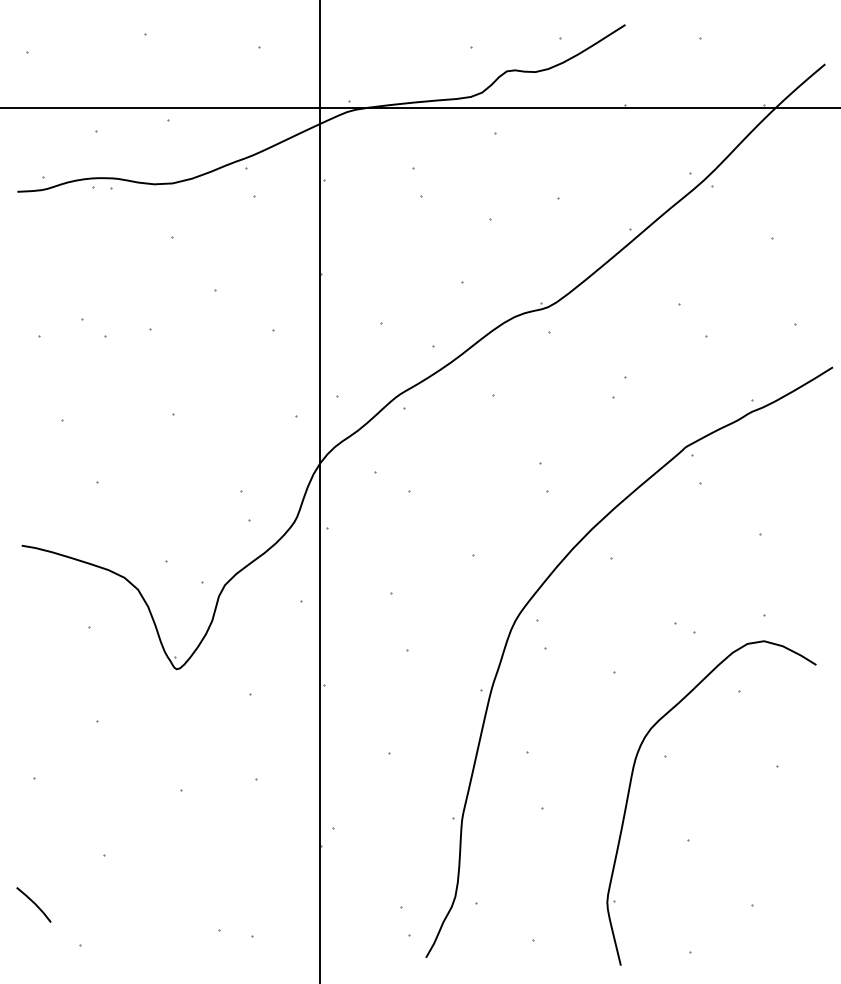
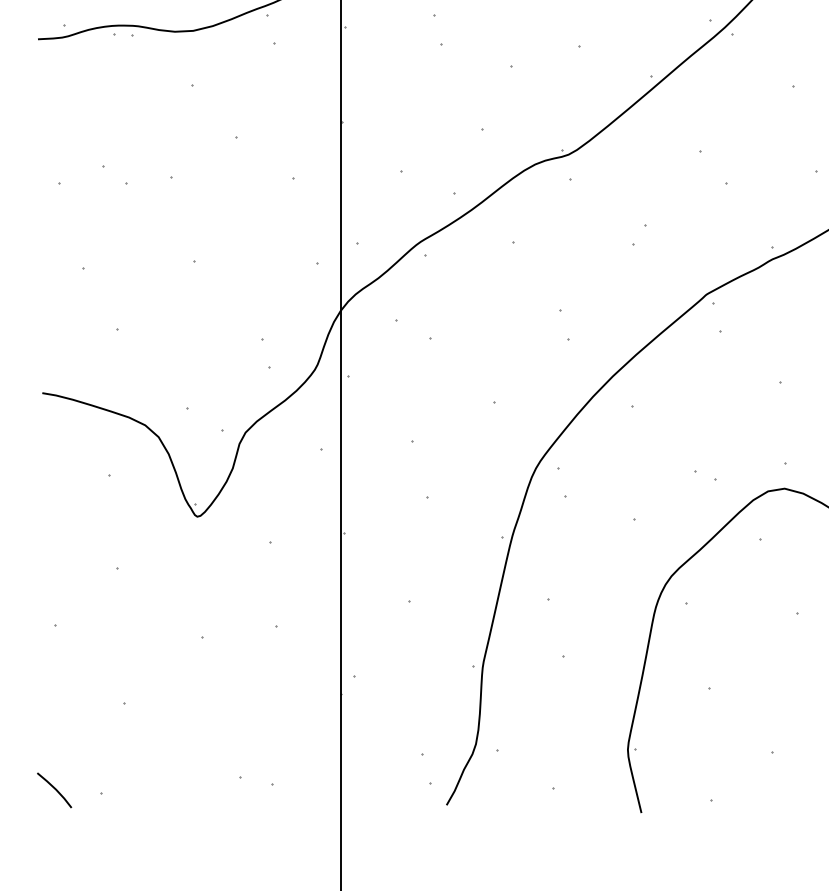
line: (33, 903) -> (54, 788), moved

